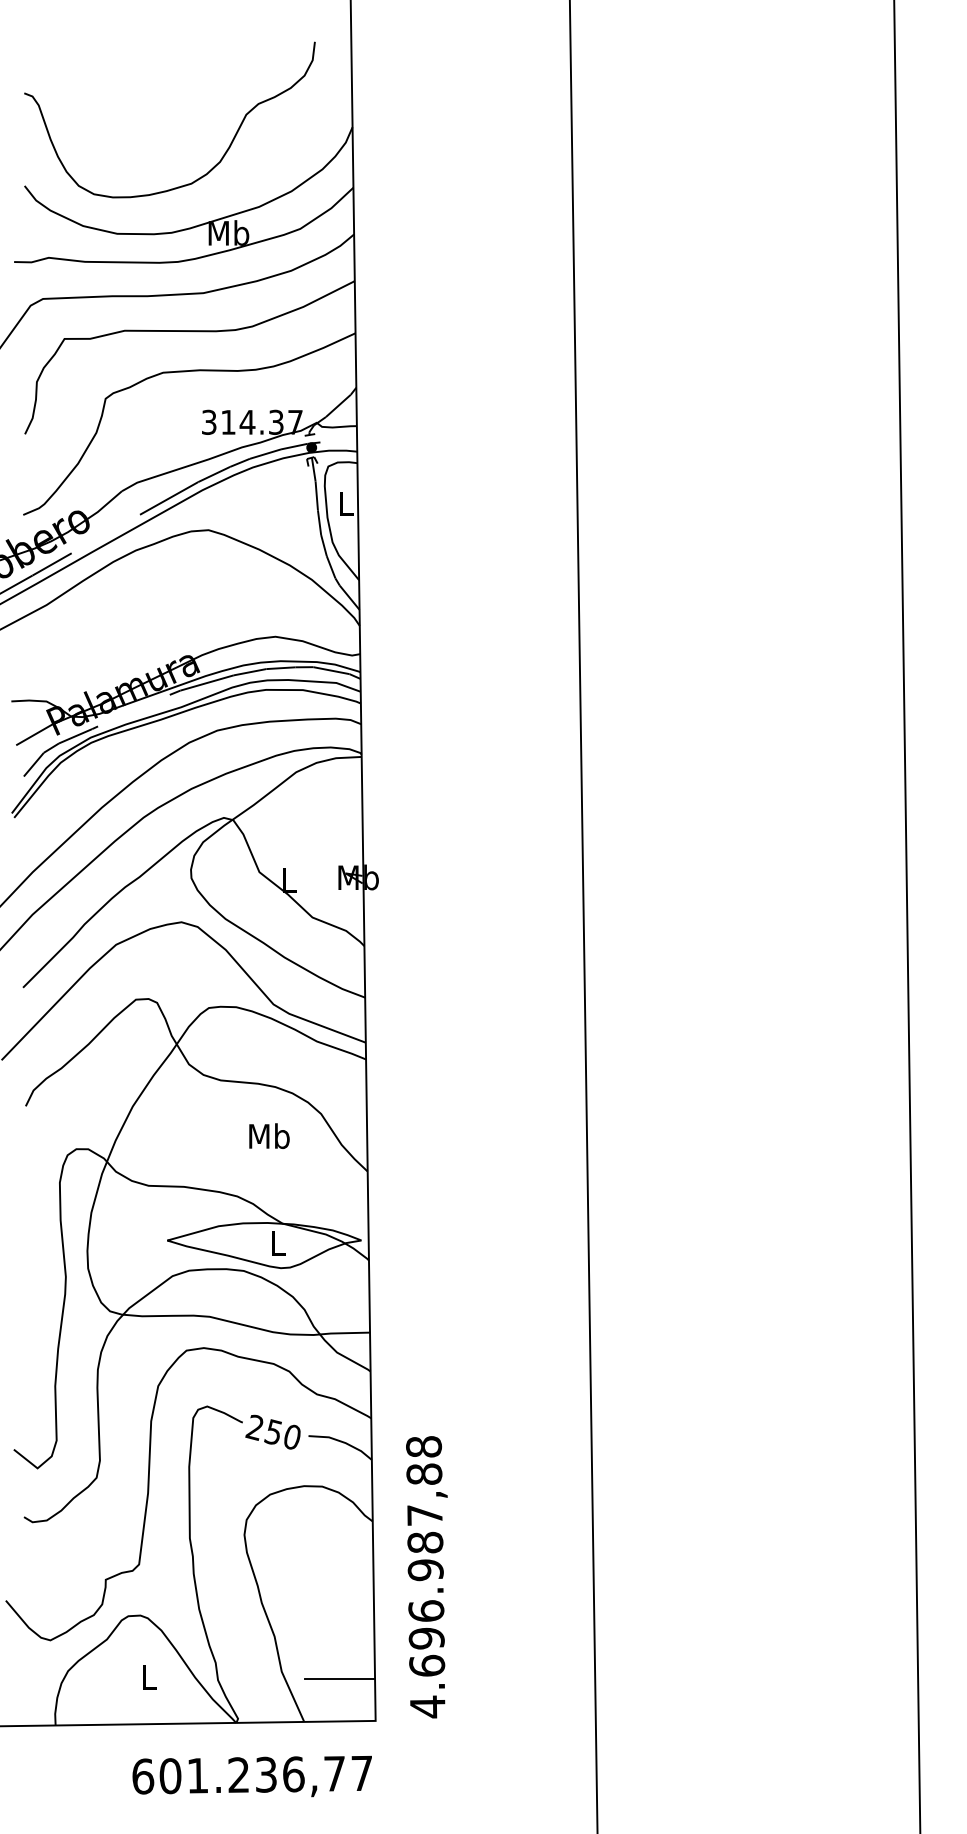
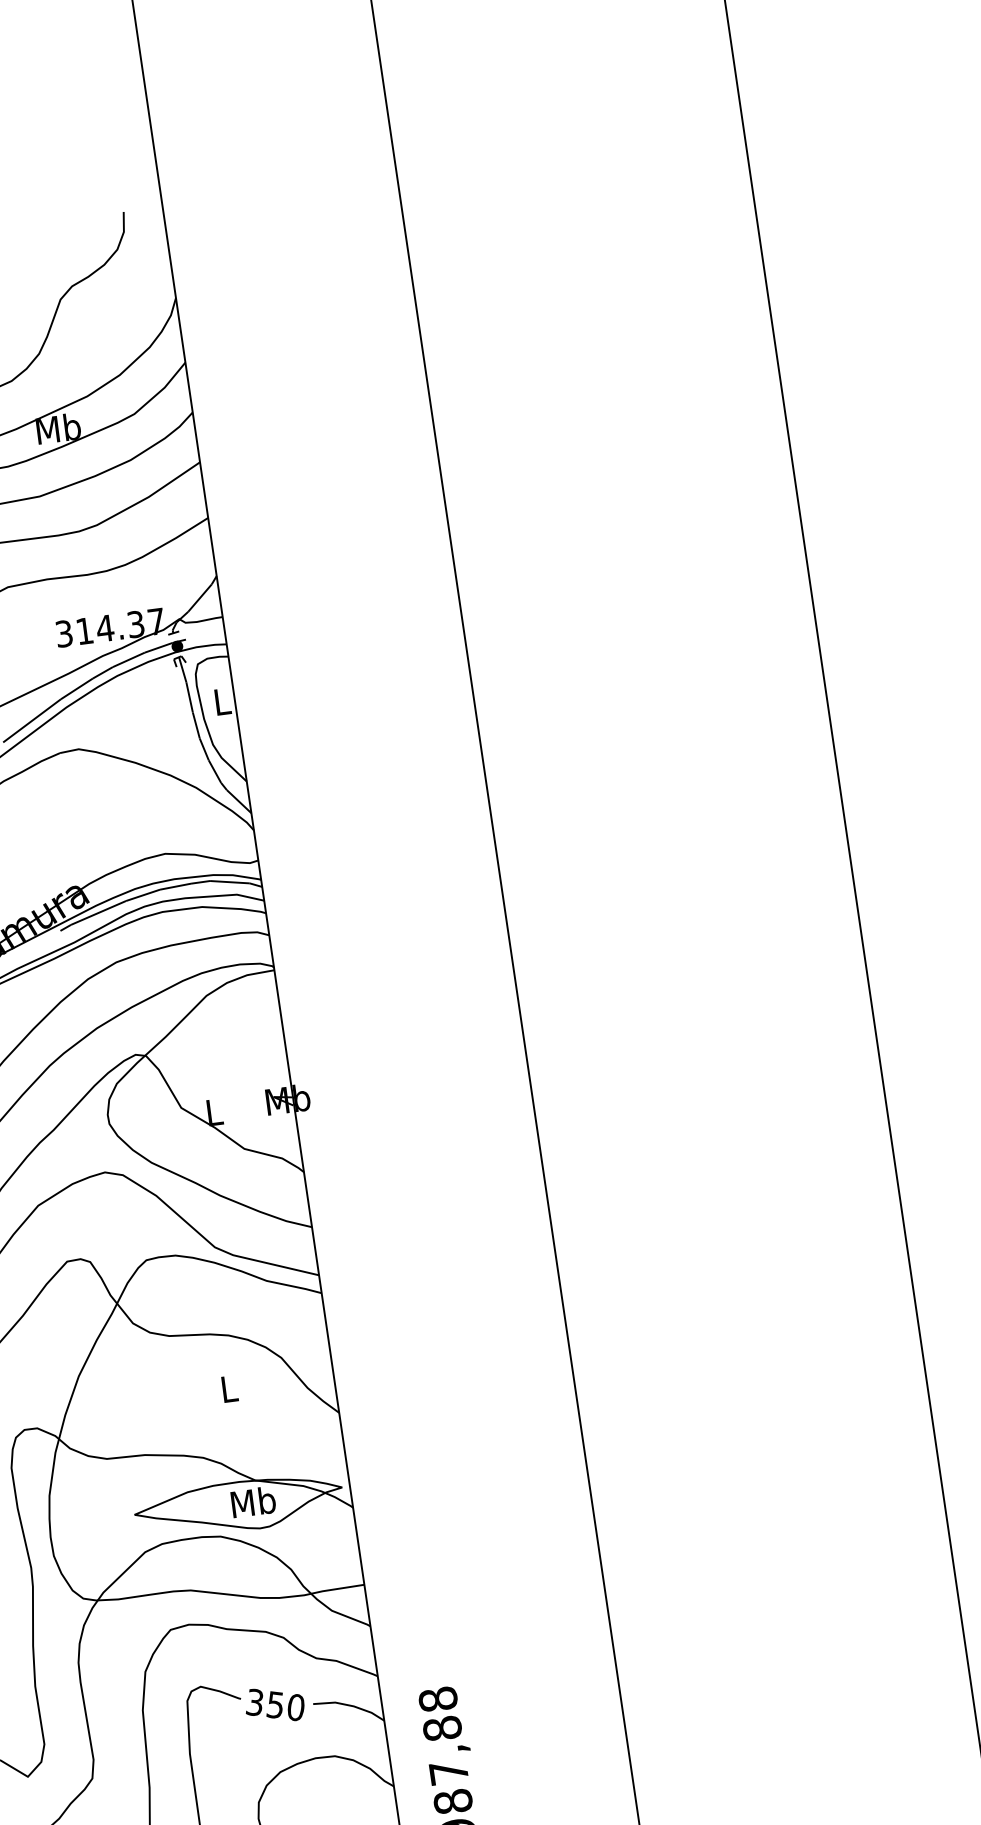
text: (269, 1136) -> (229, 1389), Mb -> L
text: (278, 1243) -> (253, 1502), L -> Mb
text: (254, 1427) -> (254, 1702), 250 -> 350

